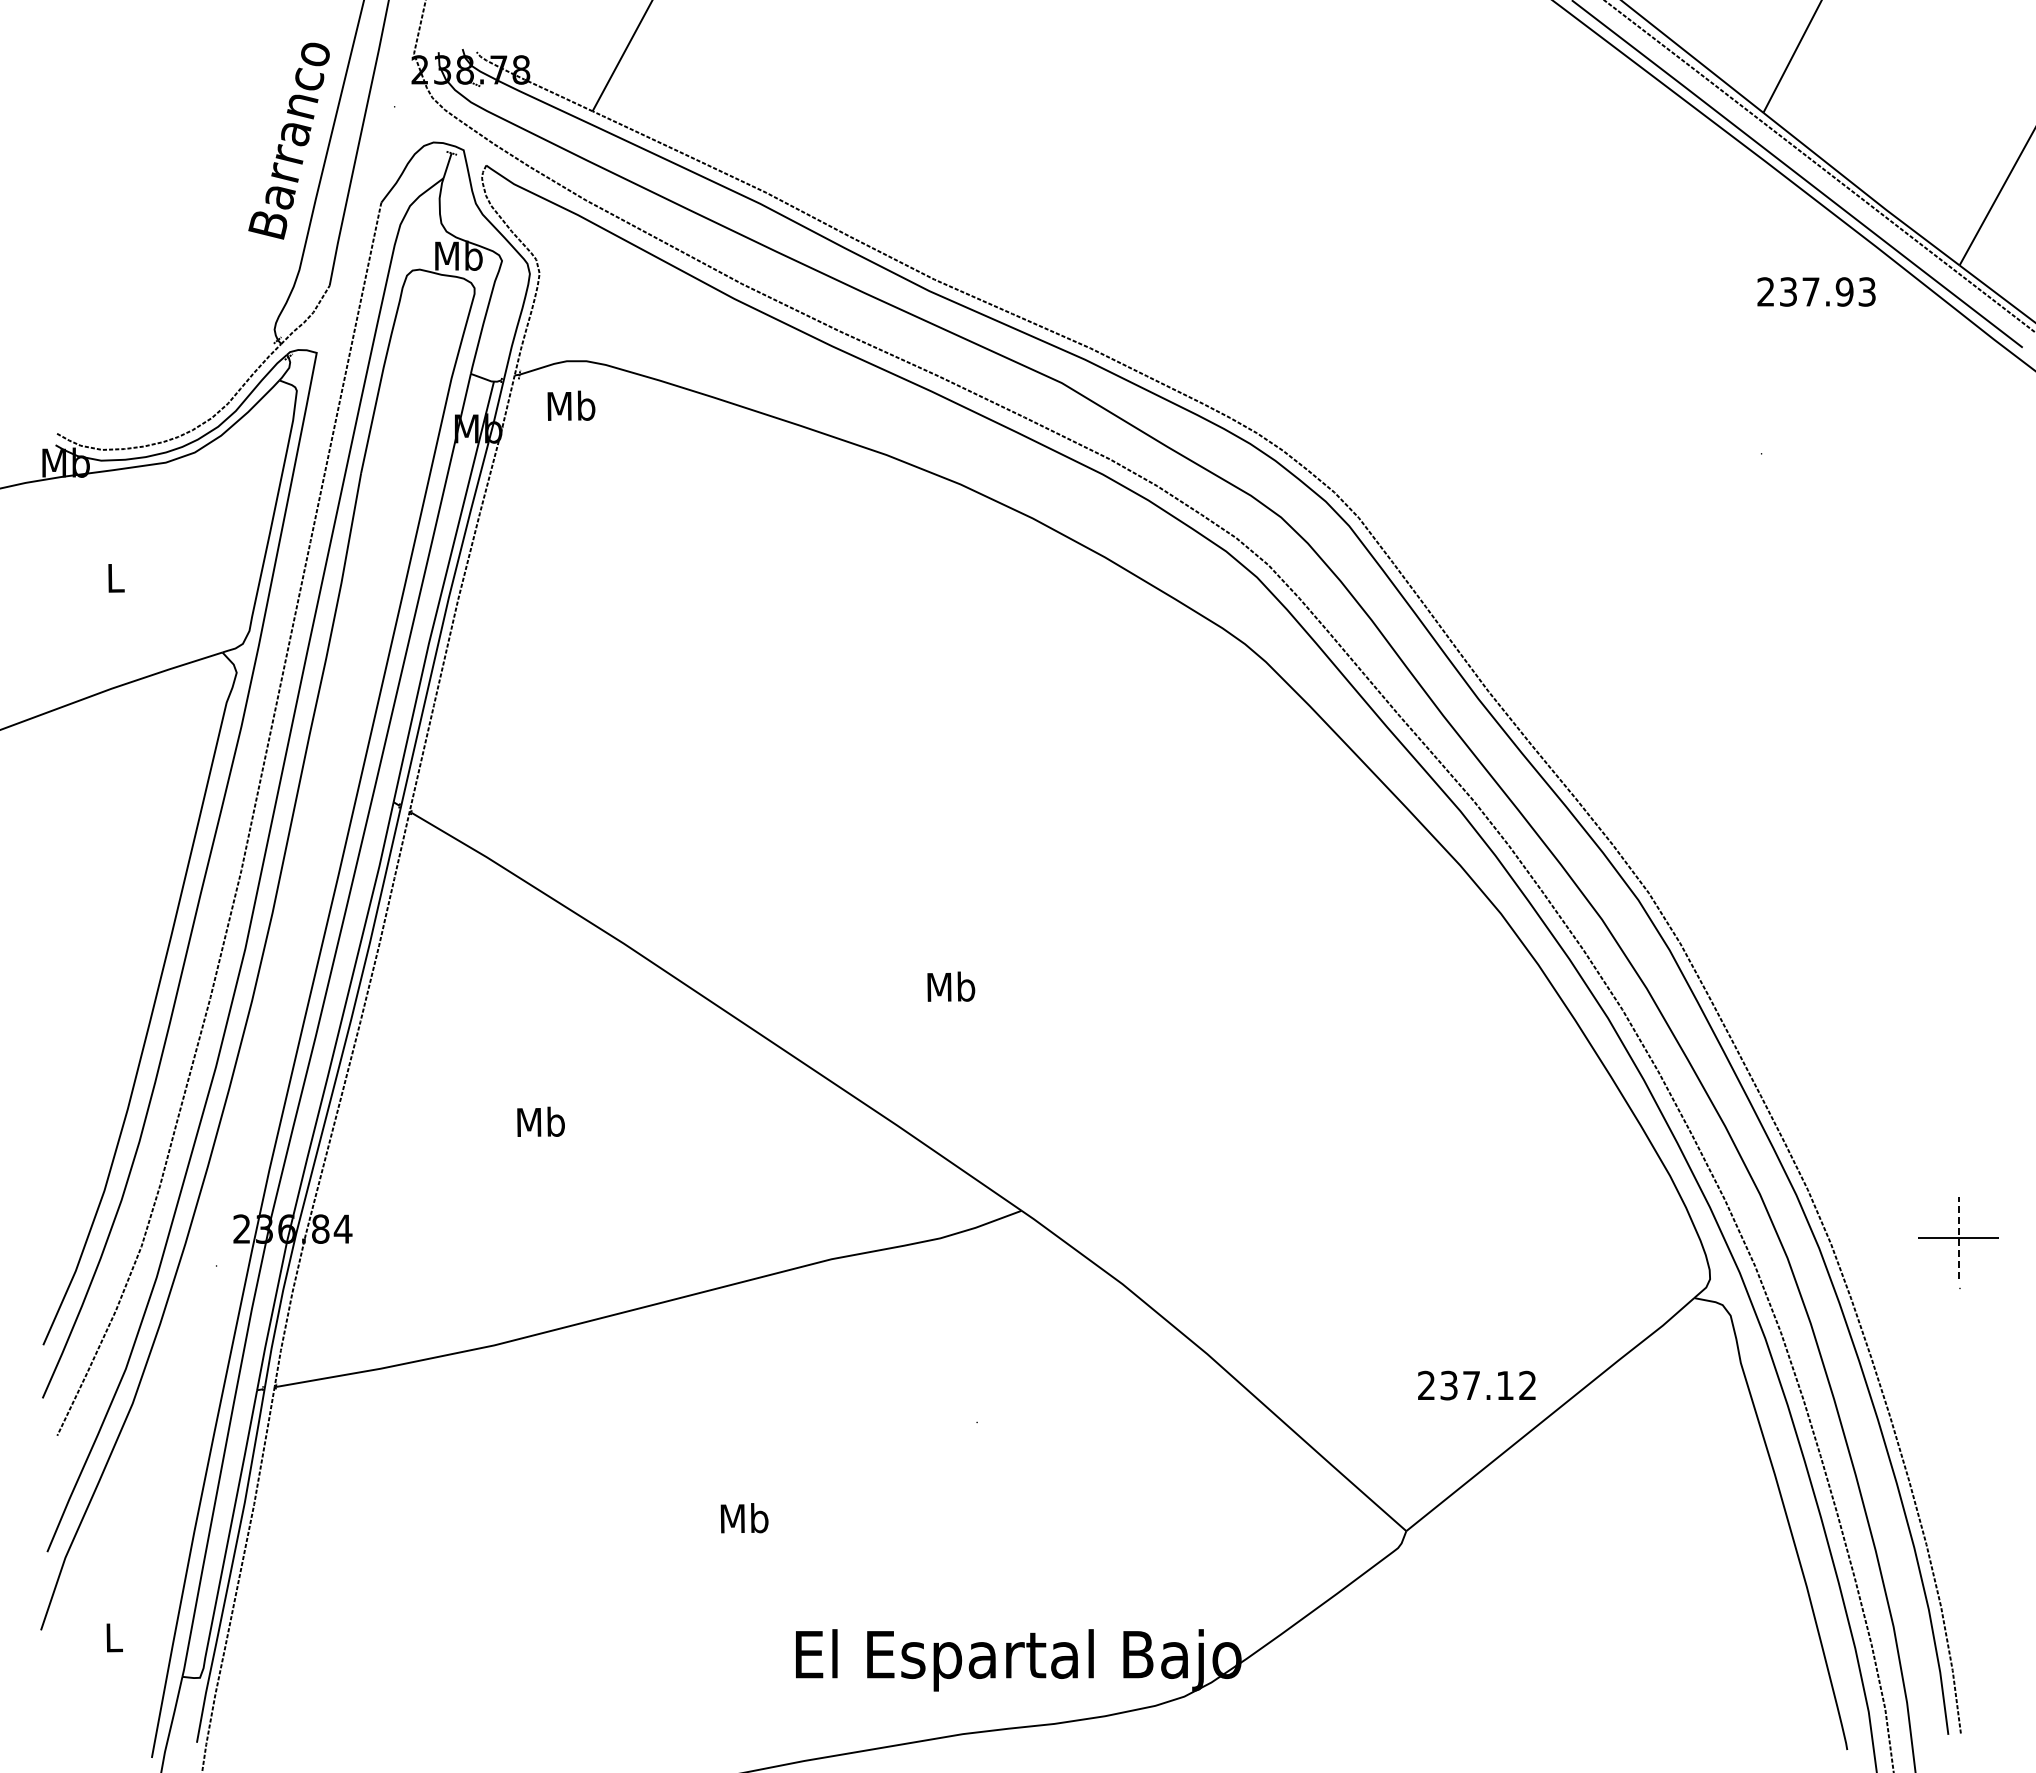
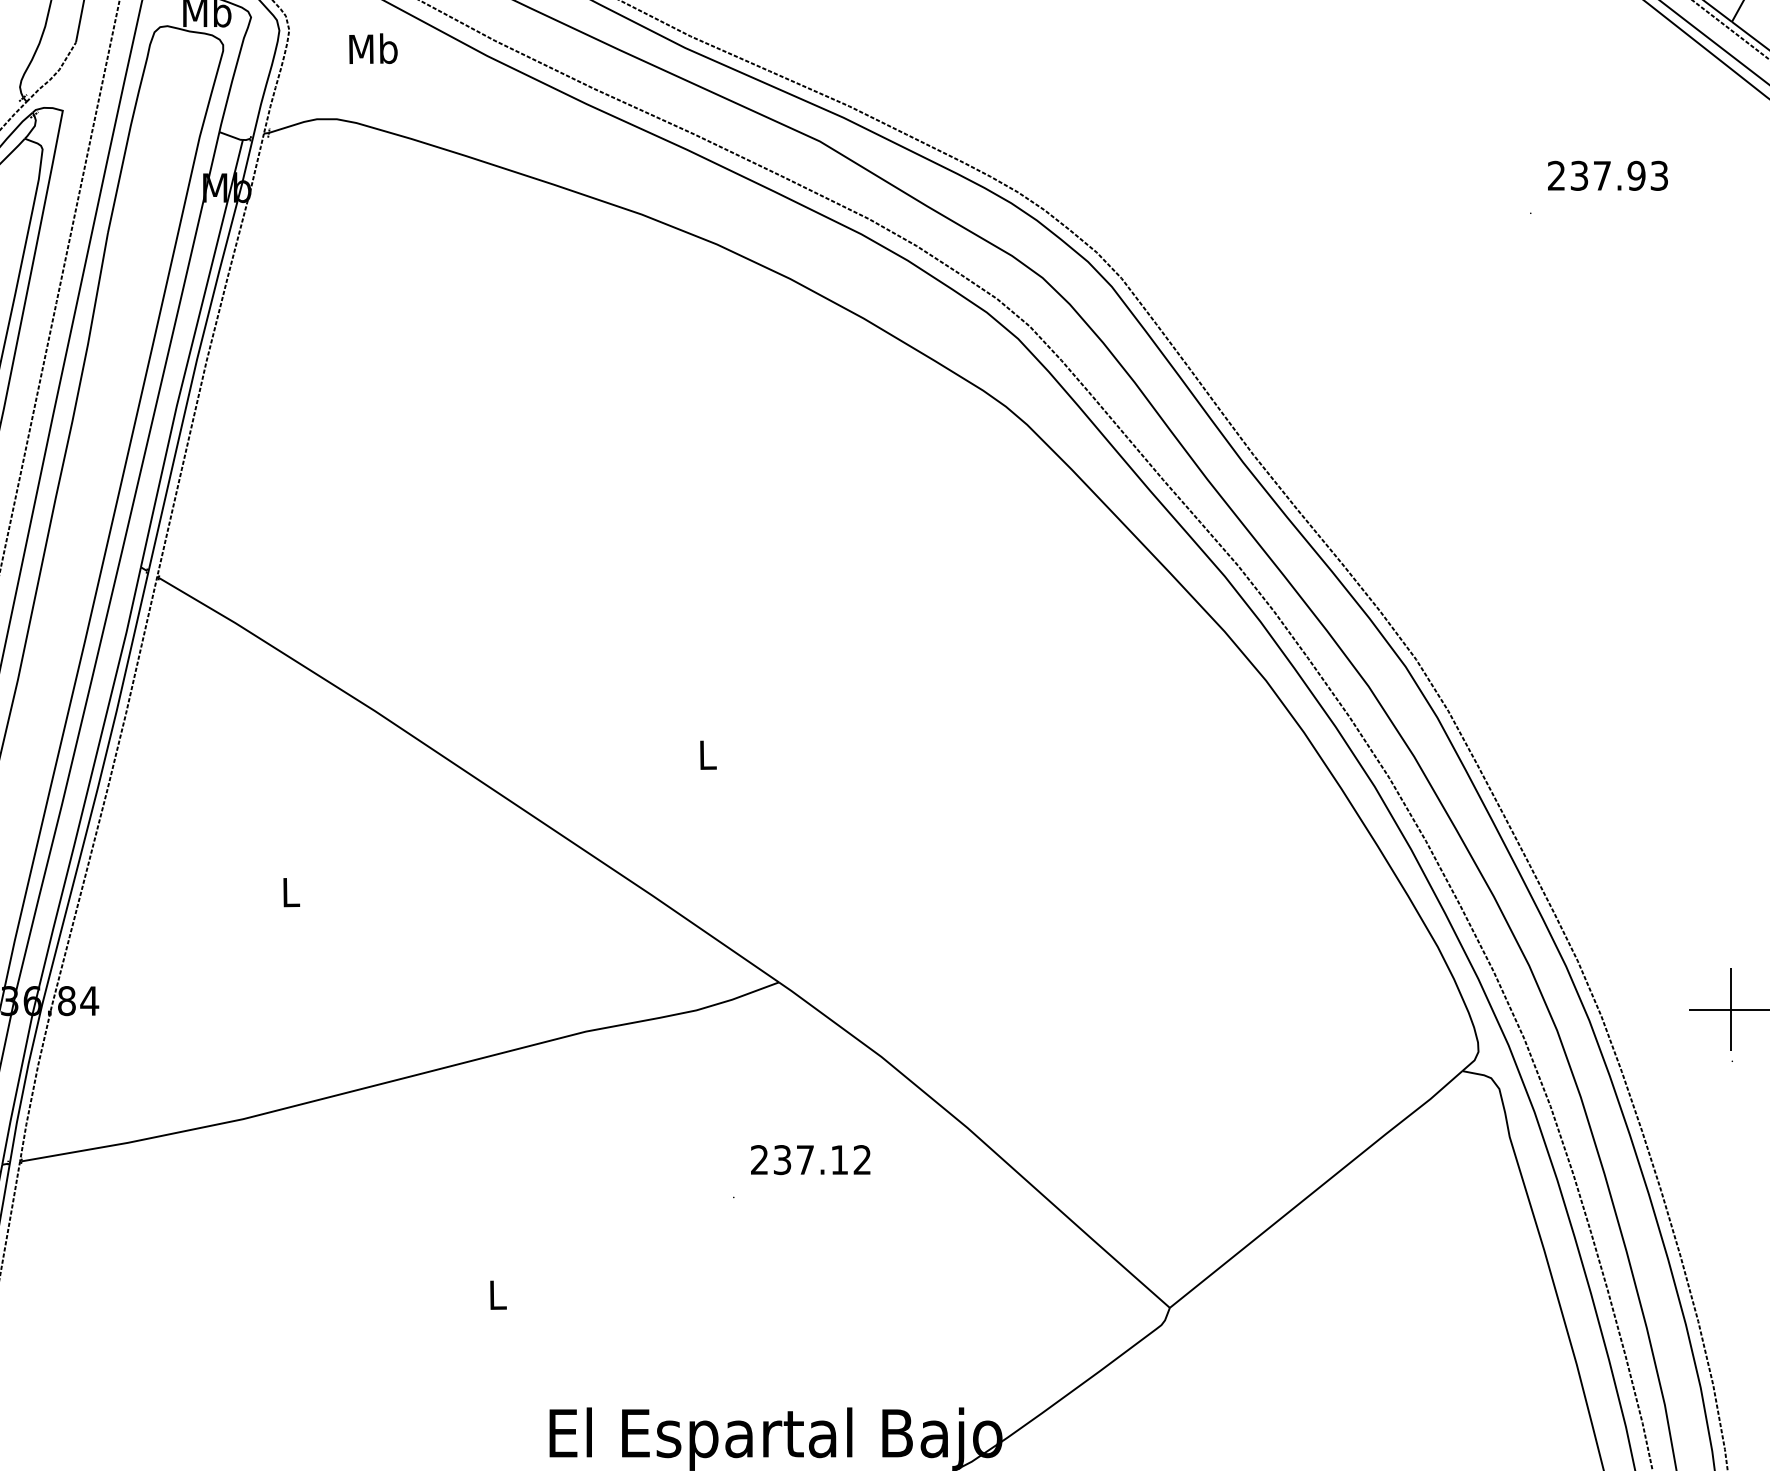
text: (1816, 291) -> (1607, 175), moved
text: (571, 405) -> (373, 48), moved
text: (951, 986) -> (707, 754), Mb -> L
text: (540, 1121) -> (290, 891), Mb -> L
line: (1958, 1237) -> (1730, 1009), dashed -> solid
text: (1476, 1385) -> (810, 1159), moved
text: (744, 1518) -> (497, 1295), Mb -> L

